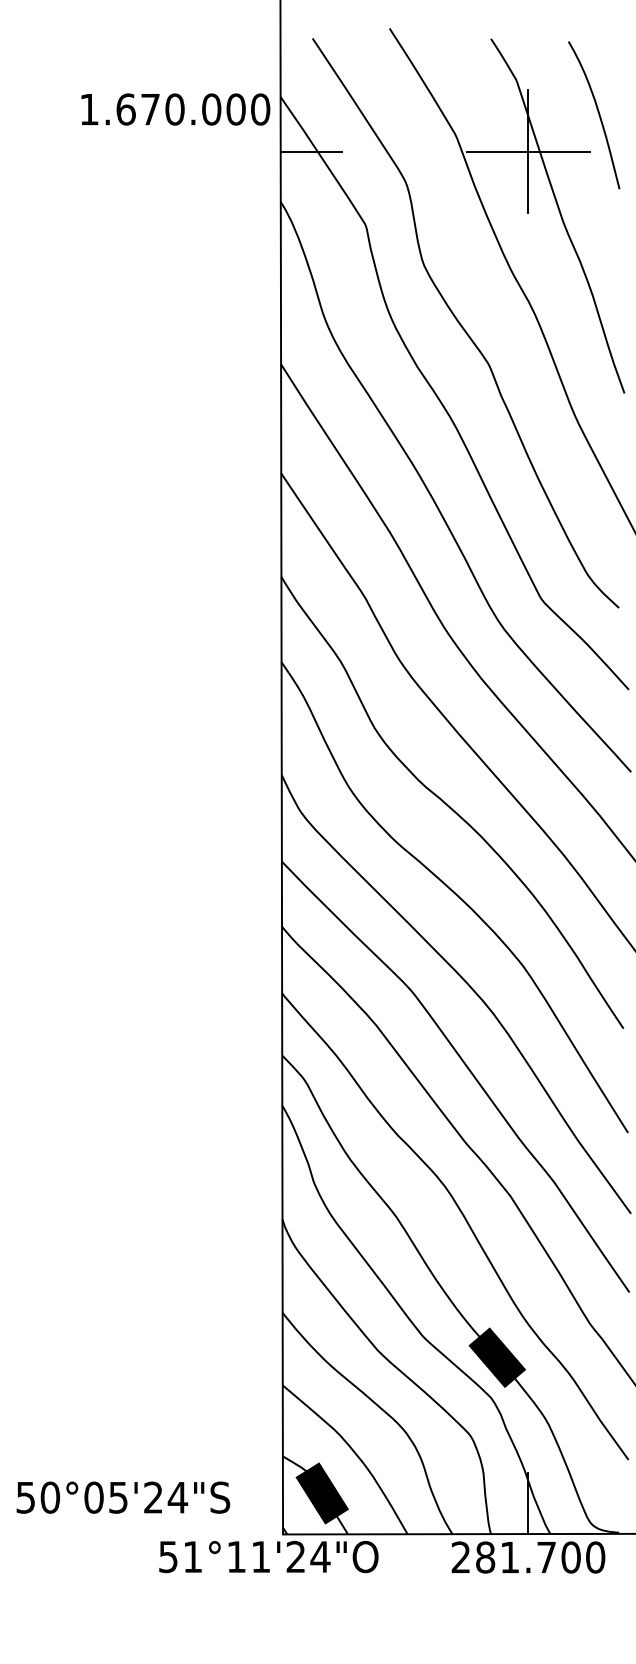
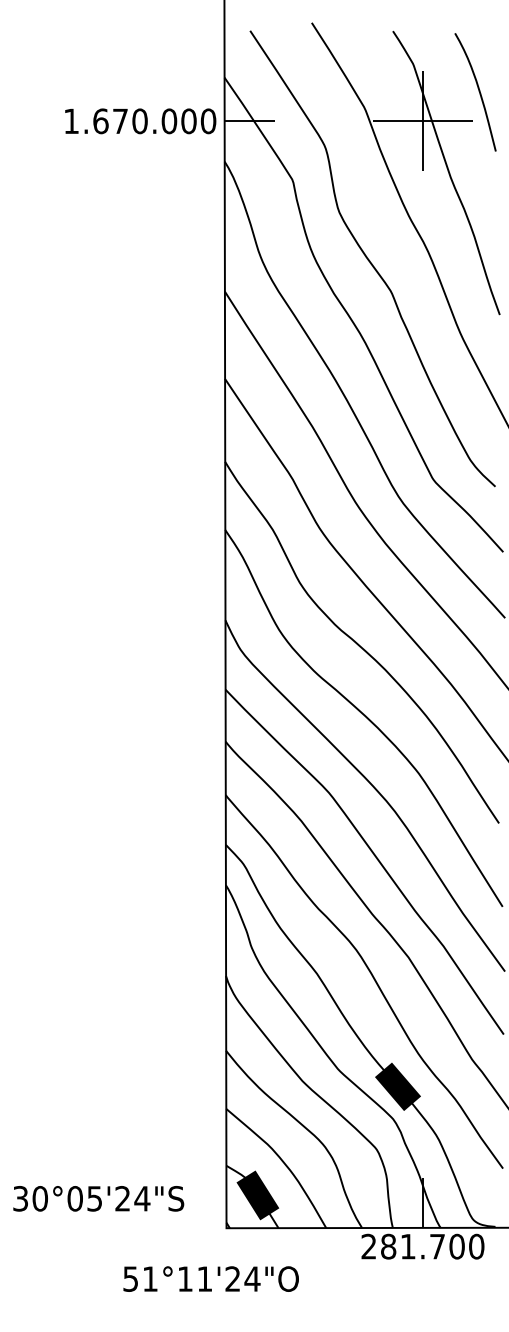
text: (175, 109) -> (140, 121), moved
text: (26, 1497) -> (21, 1198), 50°05'24"S -> 30°05'24"S
text: (268, 1557) -> (210, 1279), moved

